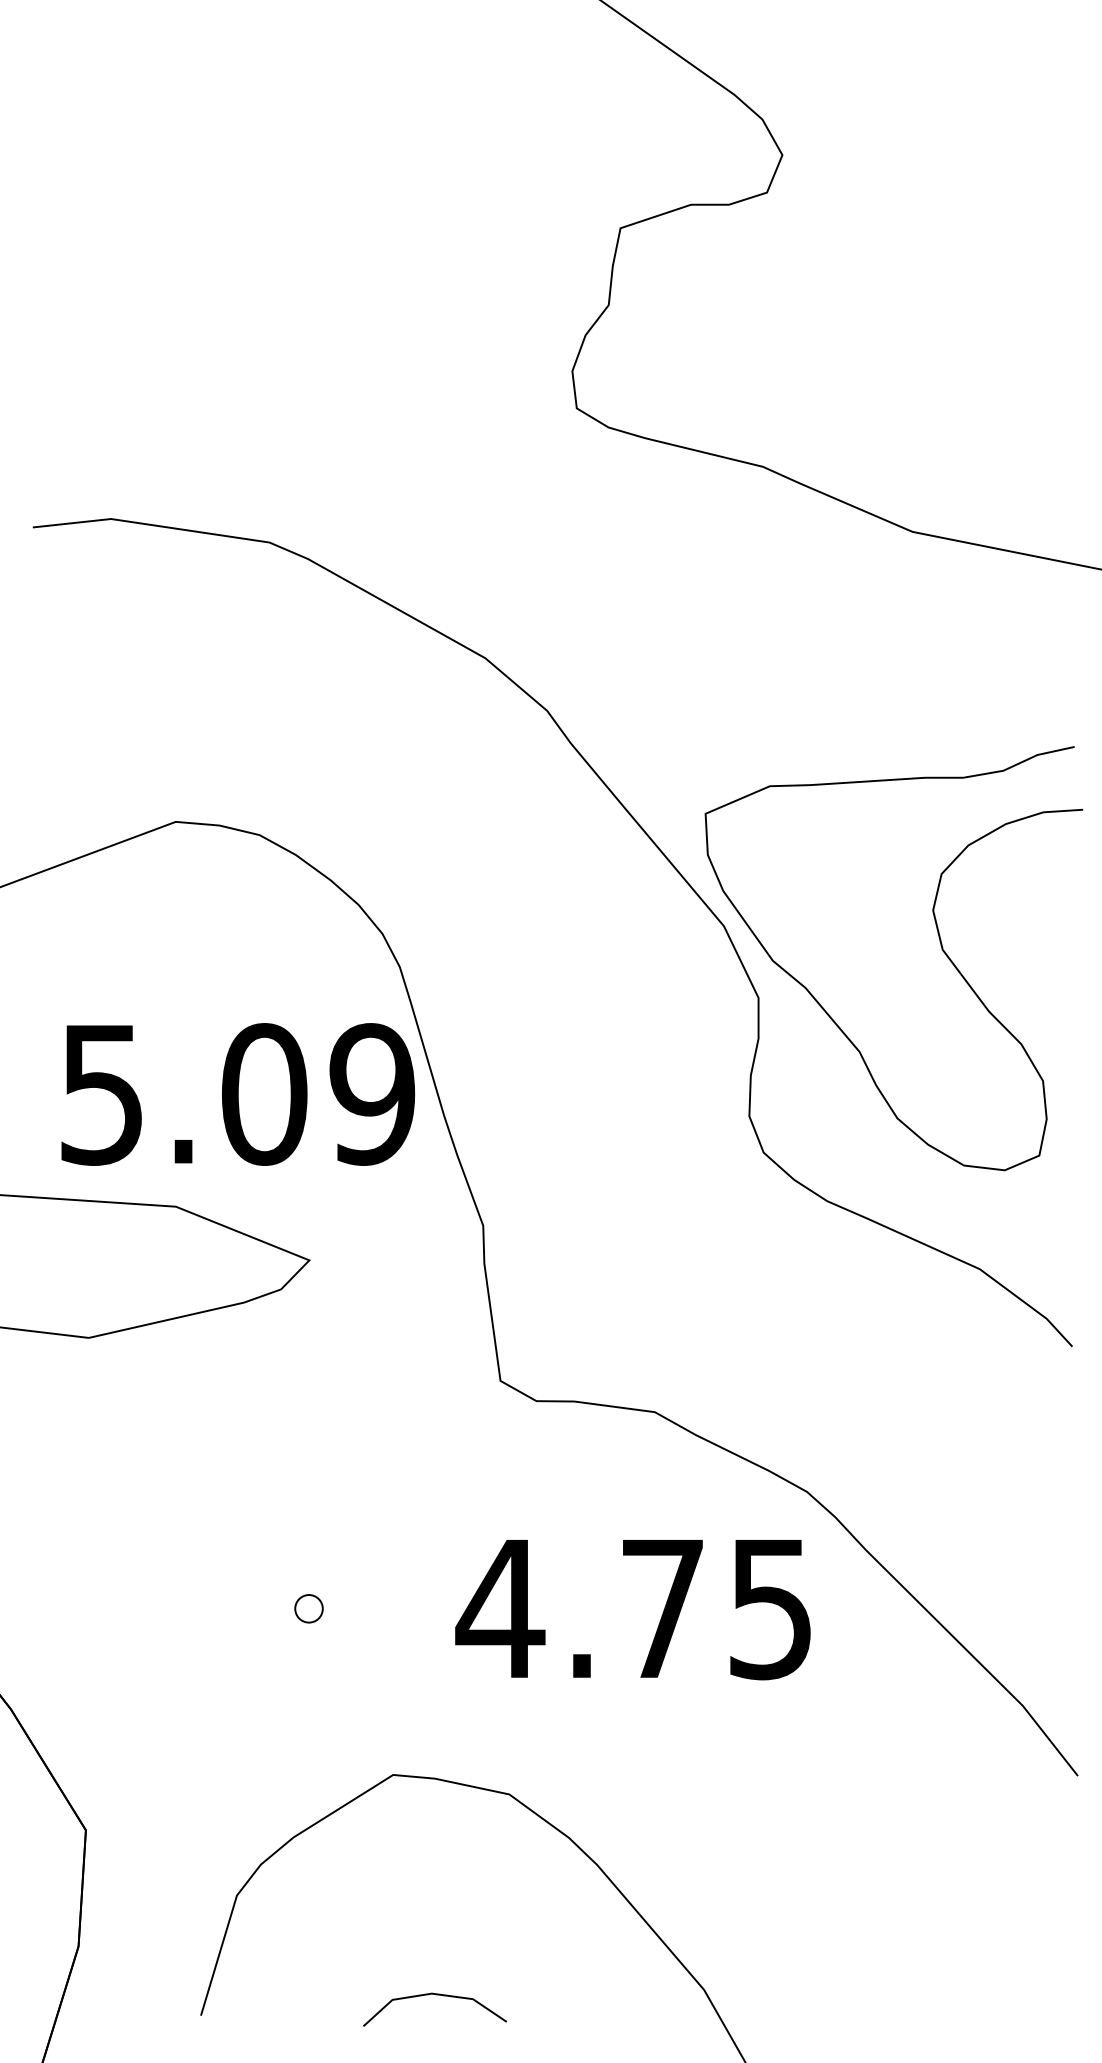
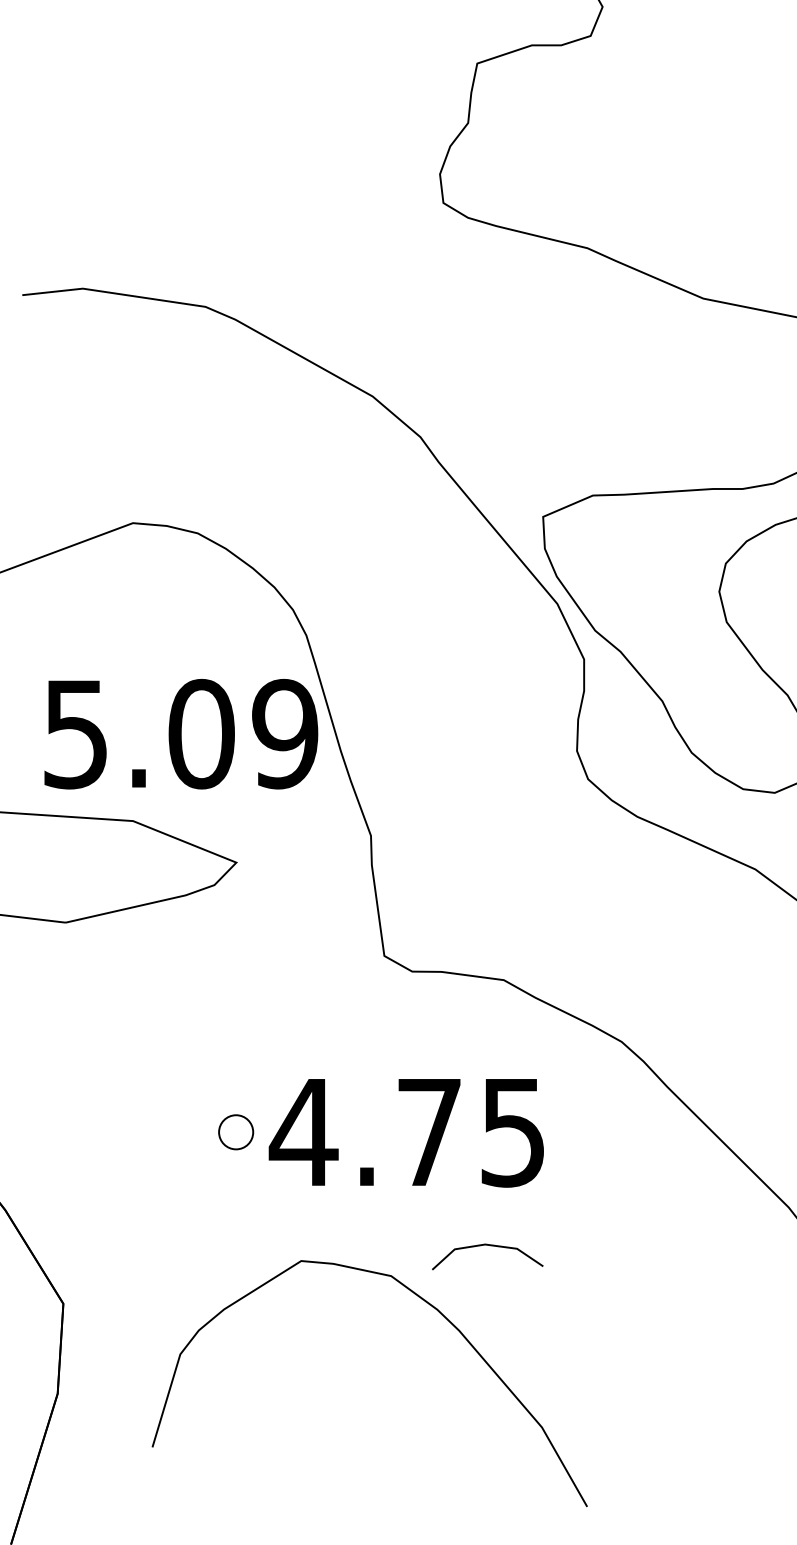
part: (308, 1608) -> (235, 1132), size x1.6
text: (632, 1610) -> (406, 1133), moved
line: (436, 1995) -> (488, 1245), moved

